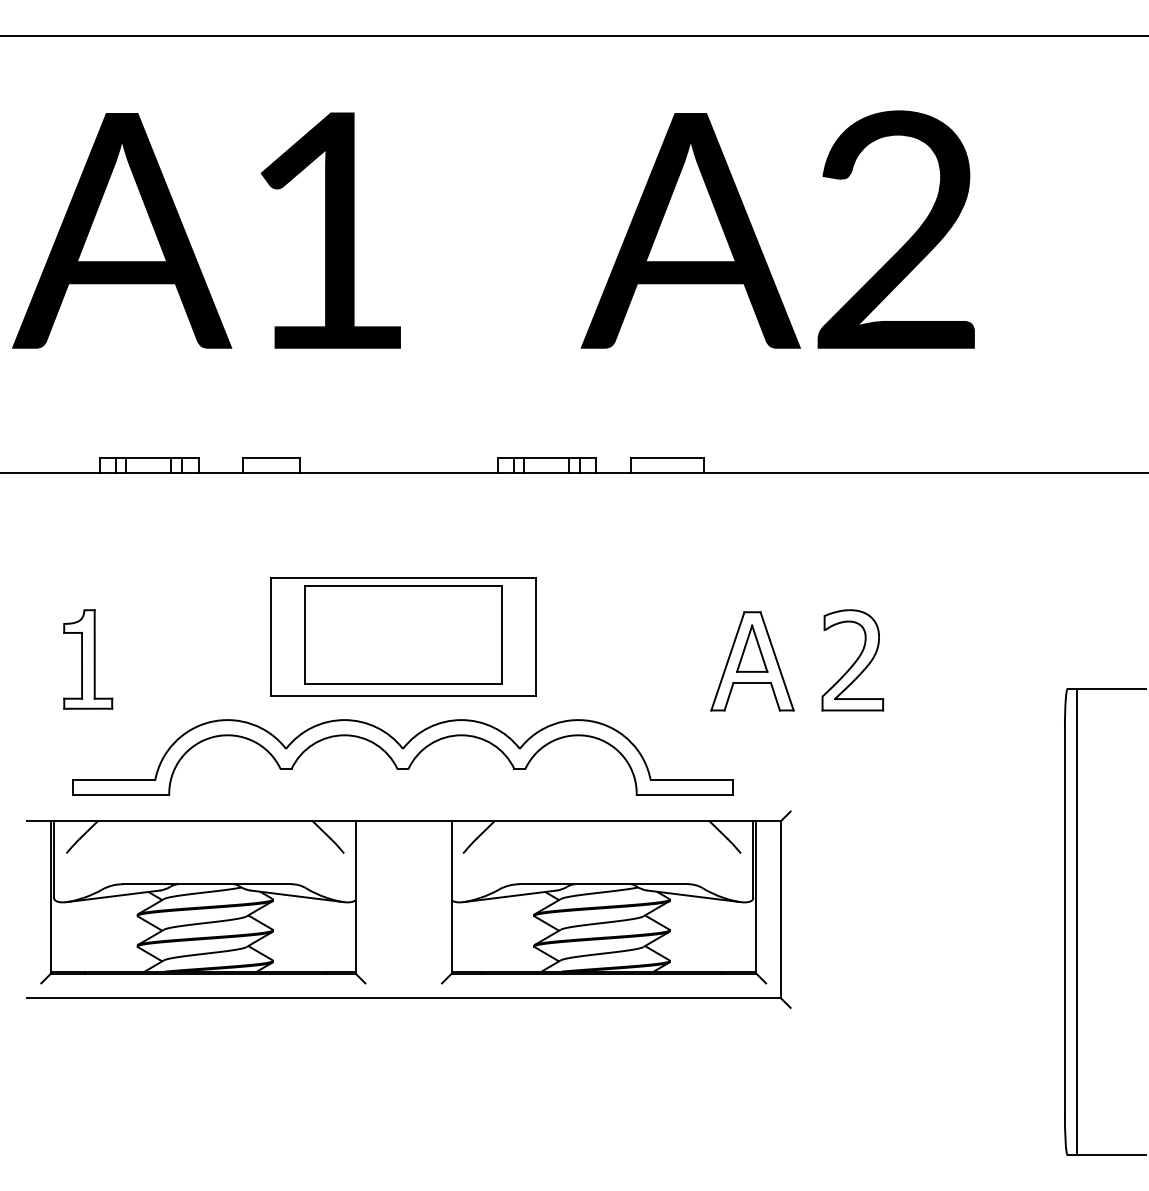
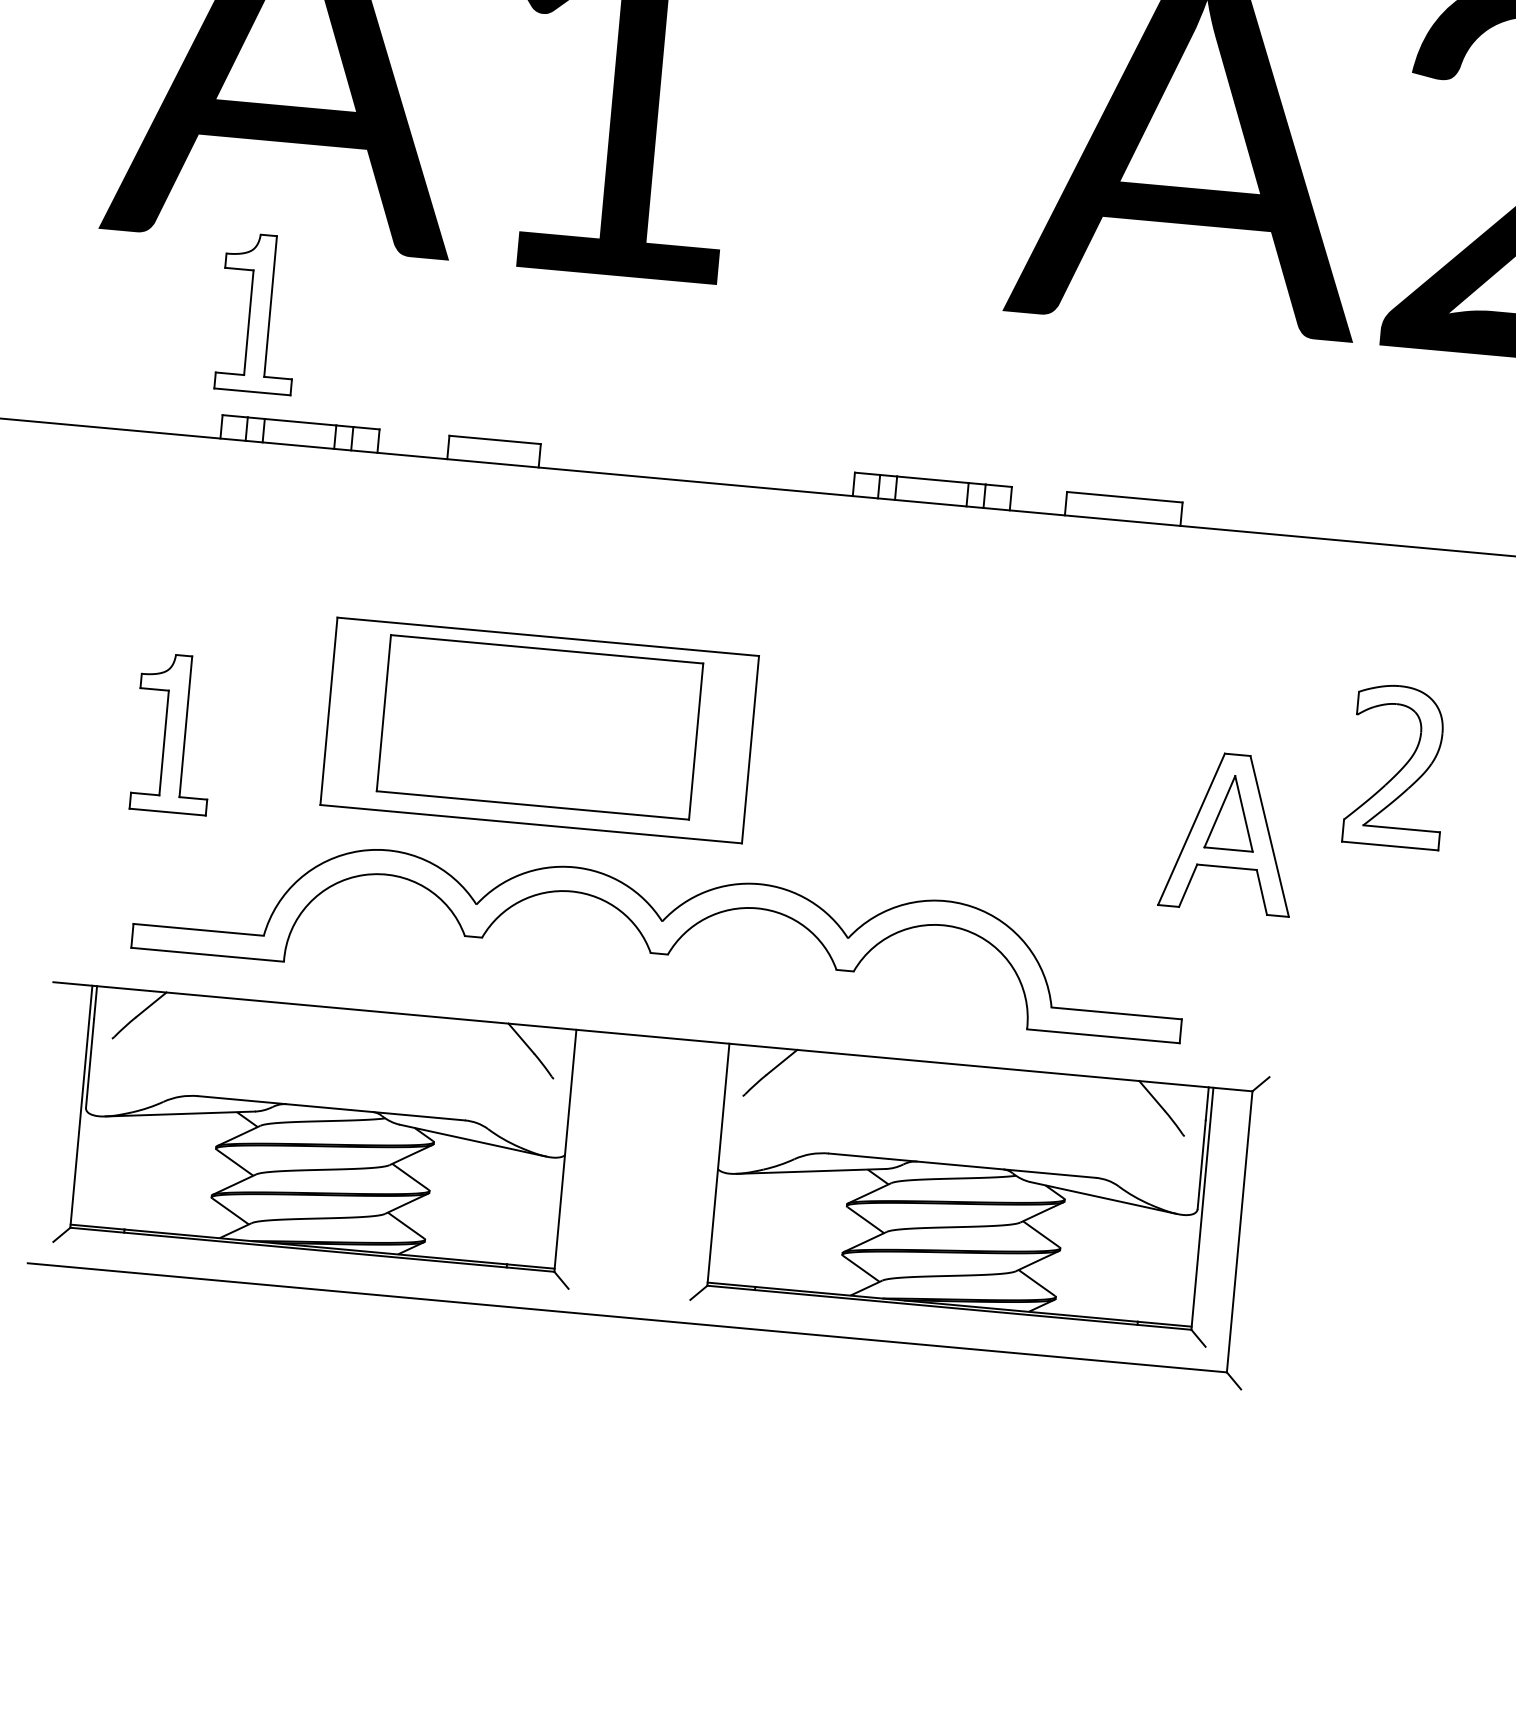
part: (117, 392) -> (259, 313), added
part: (403, 636) -> (539, 730), moved
part: (852, 660) -> (1396, 766), moved

